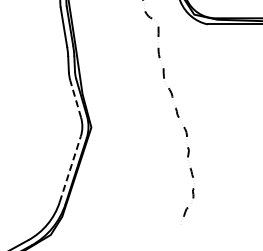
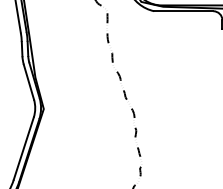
line: (75, 98) -> (28, 81), dashed -> solid
line: (70, 169) -> (23, 148), dashed -> solid

